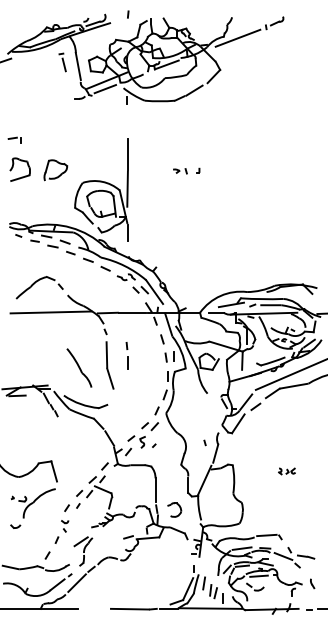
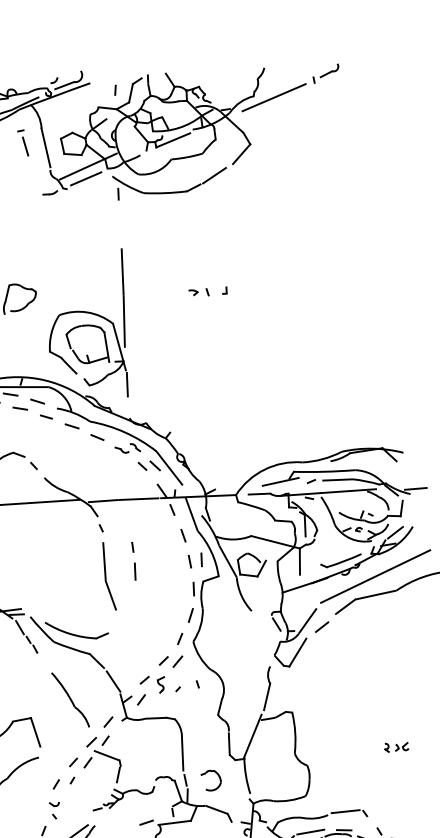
line: (128, 14) -> (115, 90), moved
part: (79, 367) -> (70, 699), moved
line: (204, 442) -> (196, 683), moved
part: (286, 471) -> (395, 747), moved

